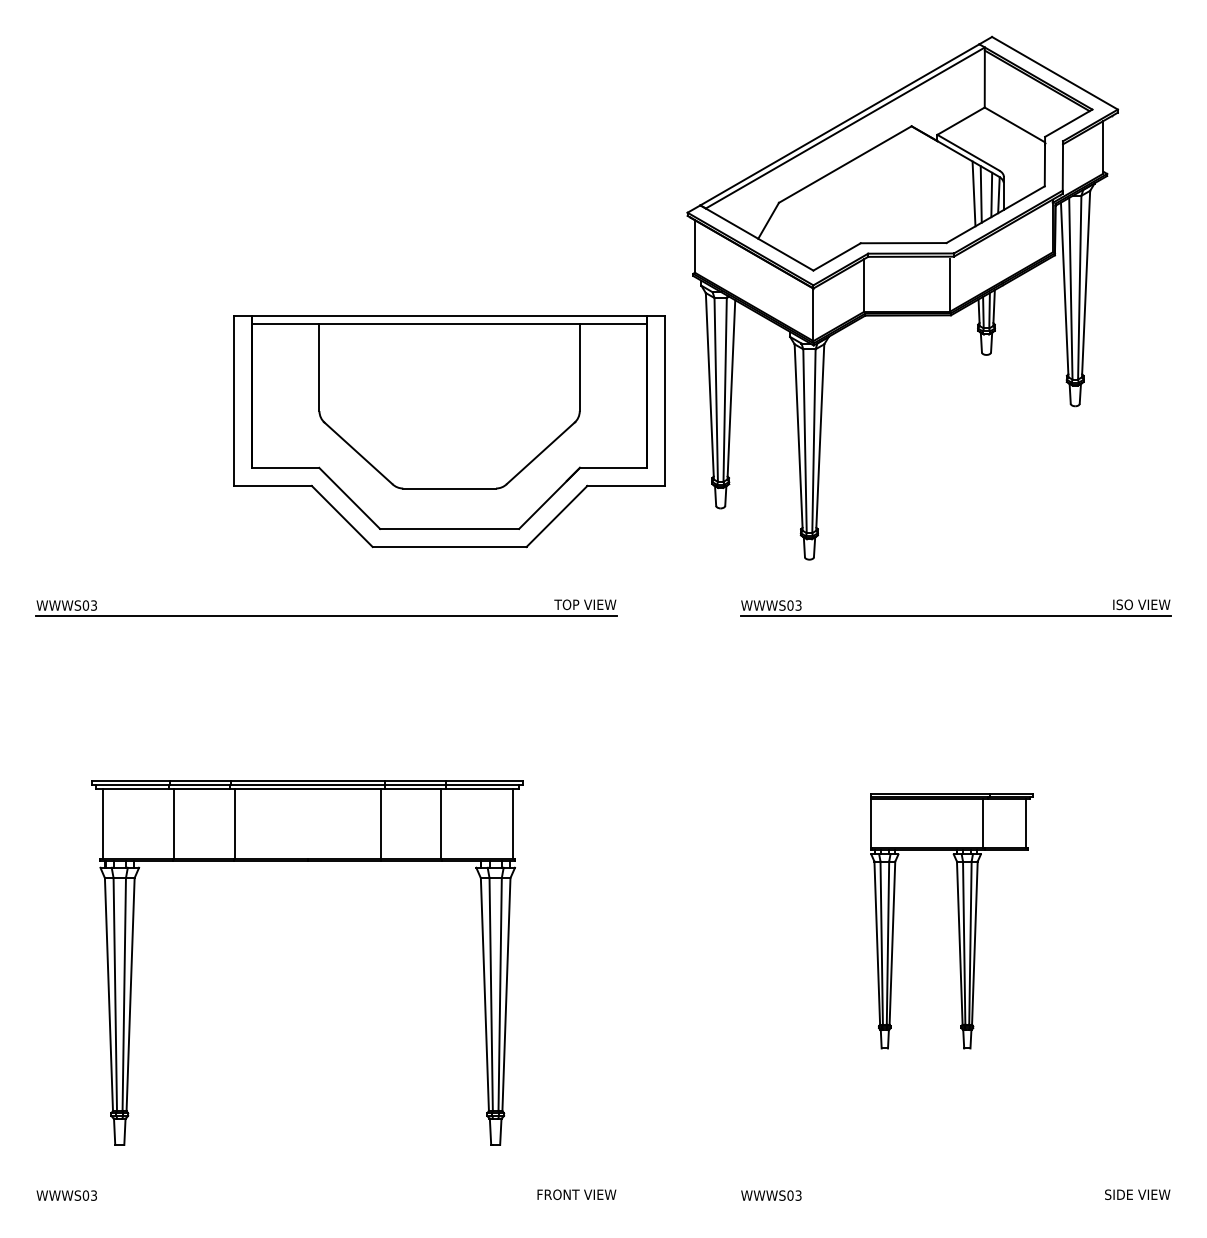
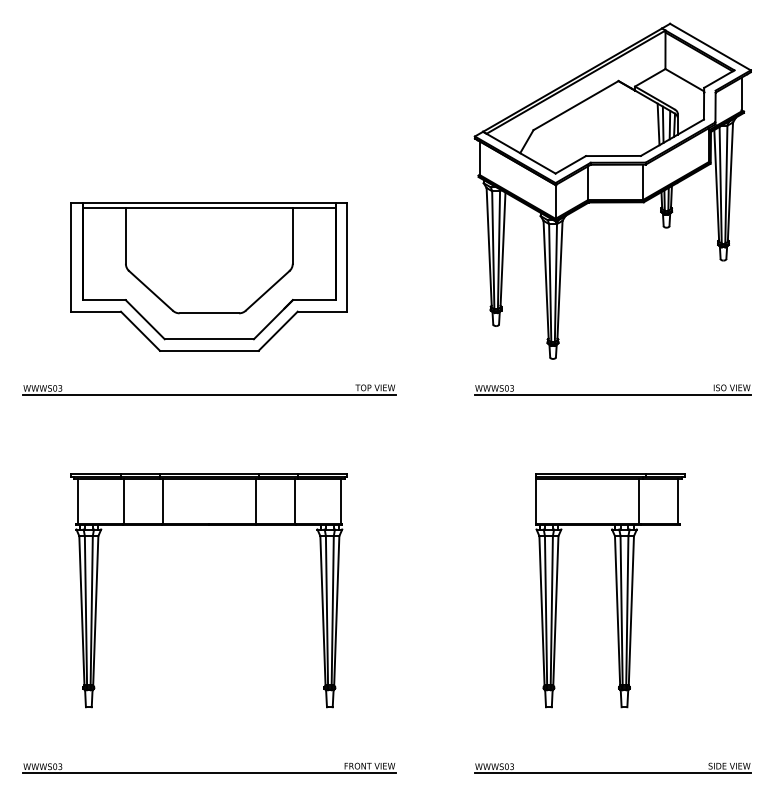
part: (902, 296) -> (612, 190), moved
part: (448, 431) -> (208, 276), moved
part: (306, 861) -> (208, 525), moved
part: (952, 920) -> (610, 590), size x1.43
line: (326, 1206) -> (209, 773), added
line: (955, 1206) -> (612, 773), added

